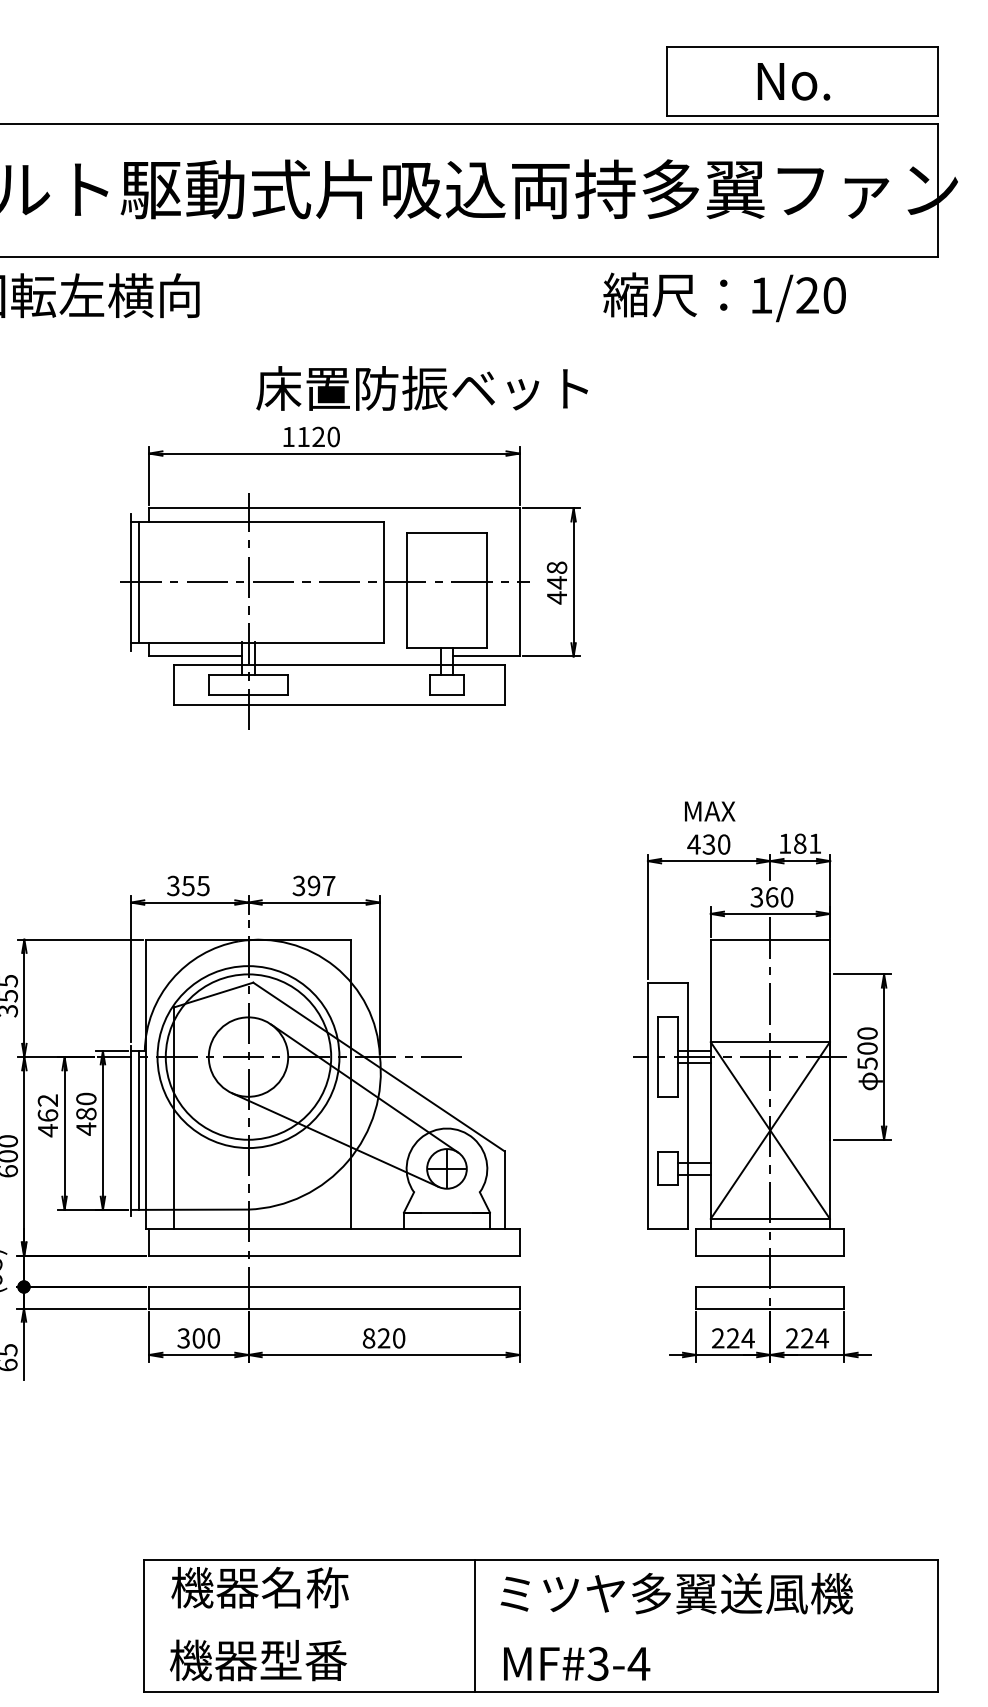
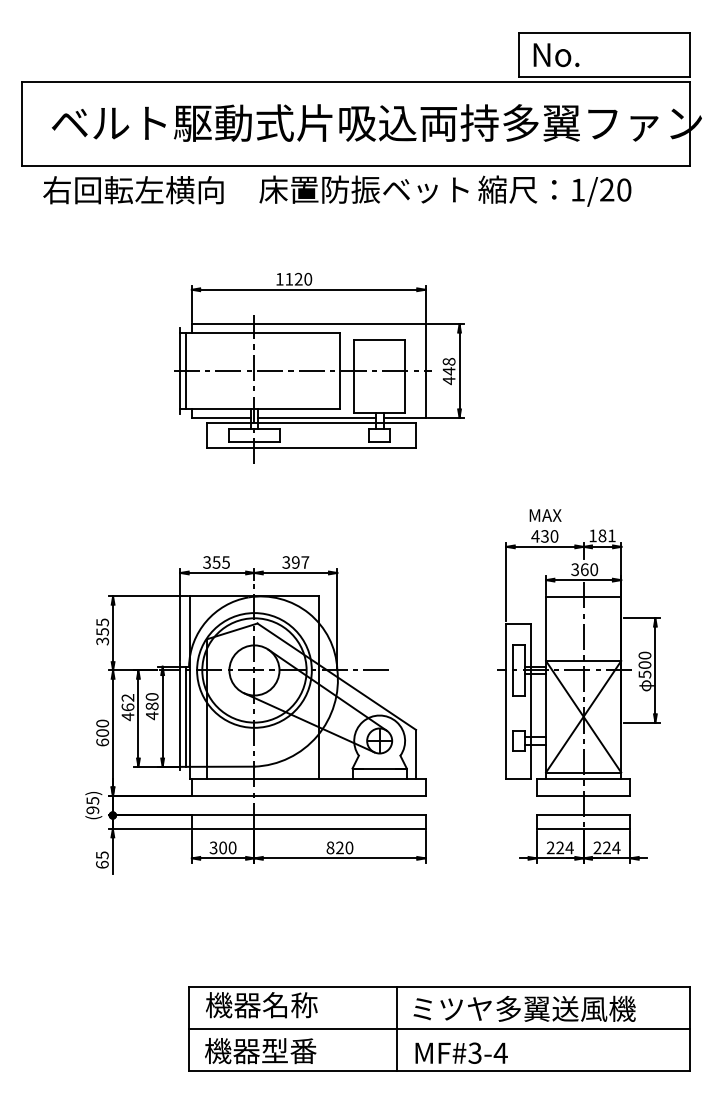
text: (793, 82) -> (556, 55), moved
text: (421, 388) -> (363, 189), moved
line: (346, 656) -> (316, 417), added
line: (540, 1626) -> (438, 1029), added

